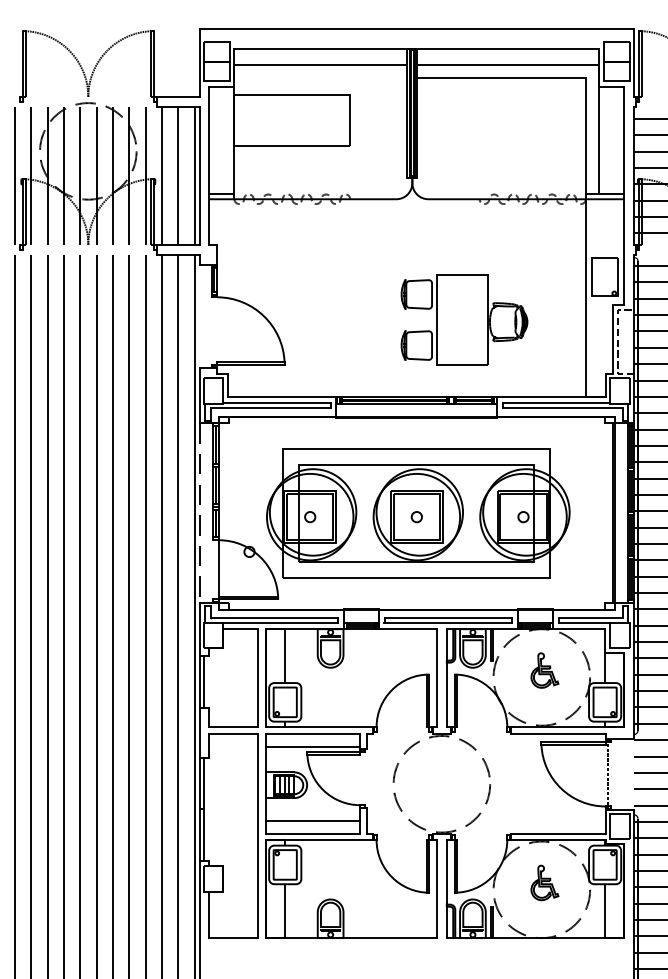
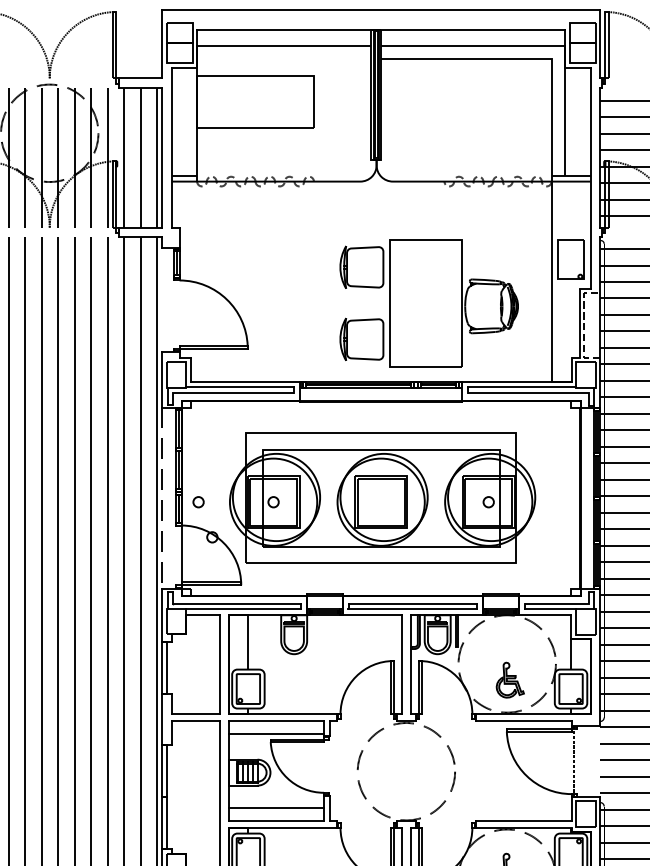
part: (464, 319) -> (429, 302), size x1.4
circle: (416, 517) -> (198, 502), moved
part: (544, 670) -> (509, 680), moved

